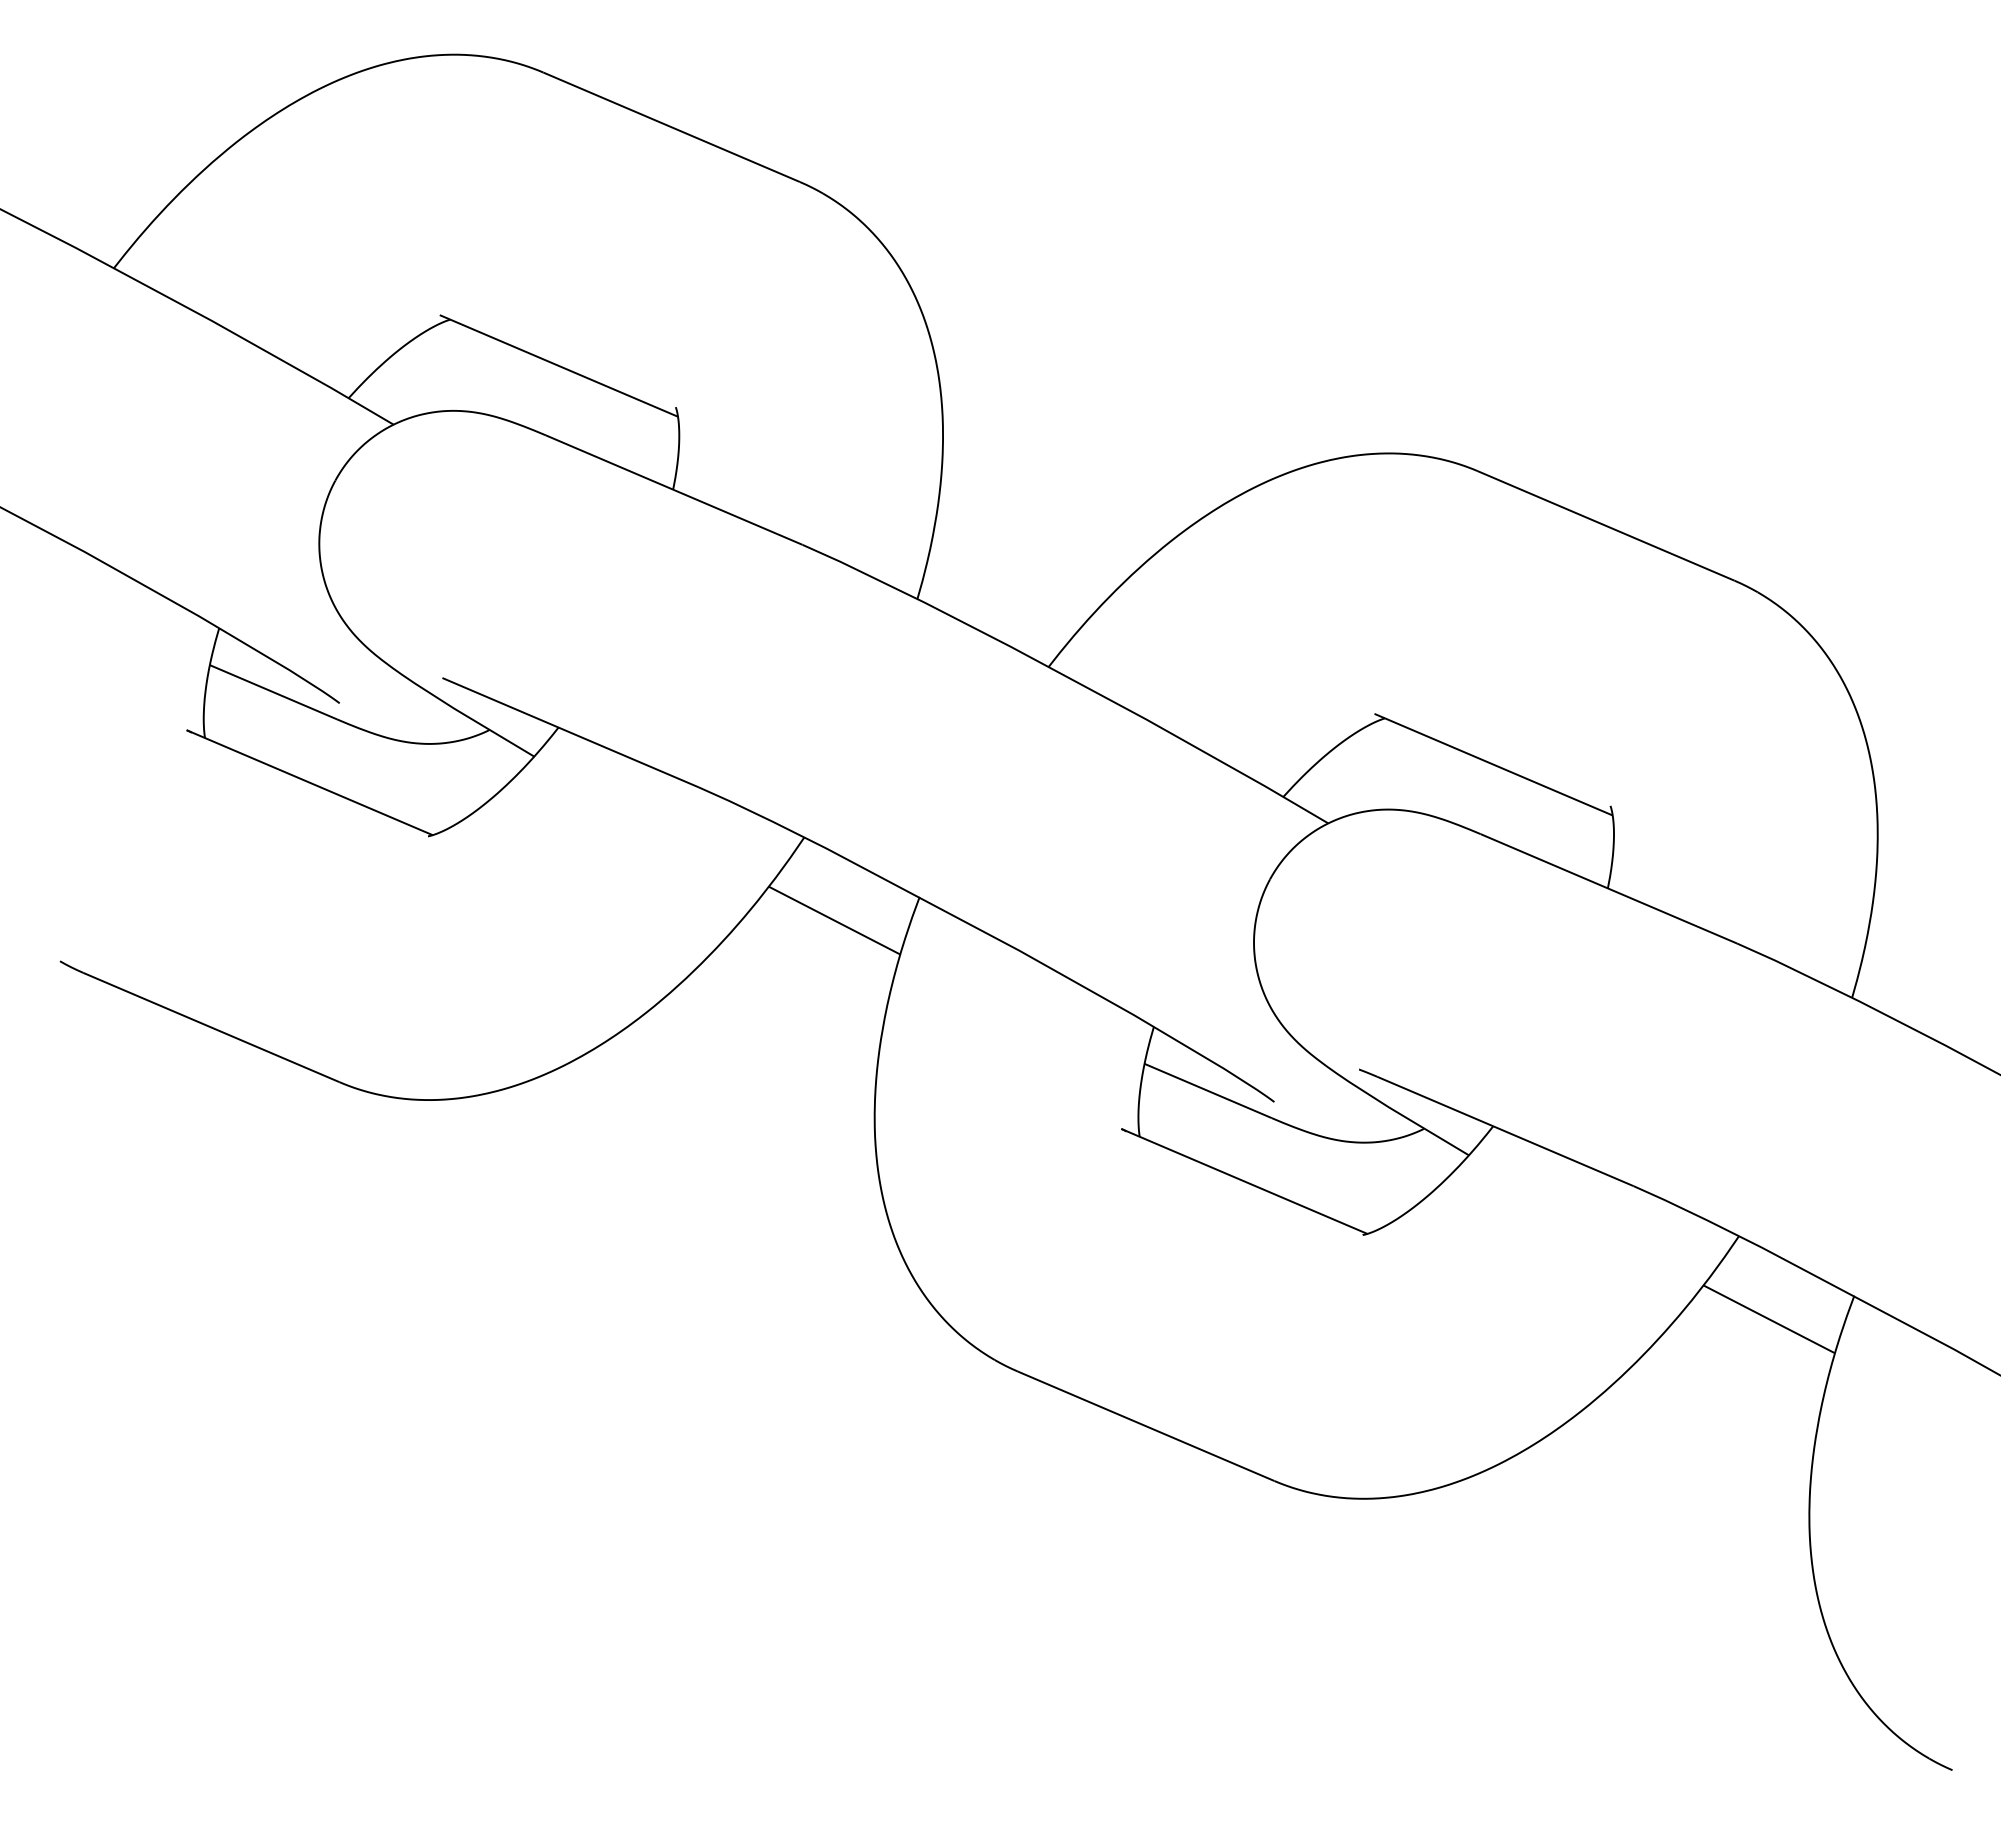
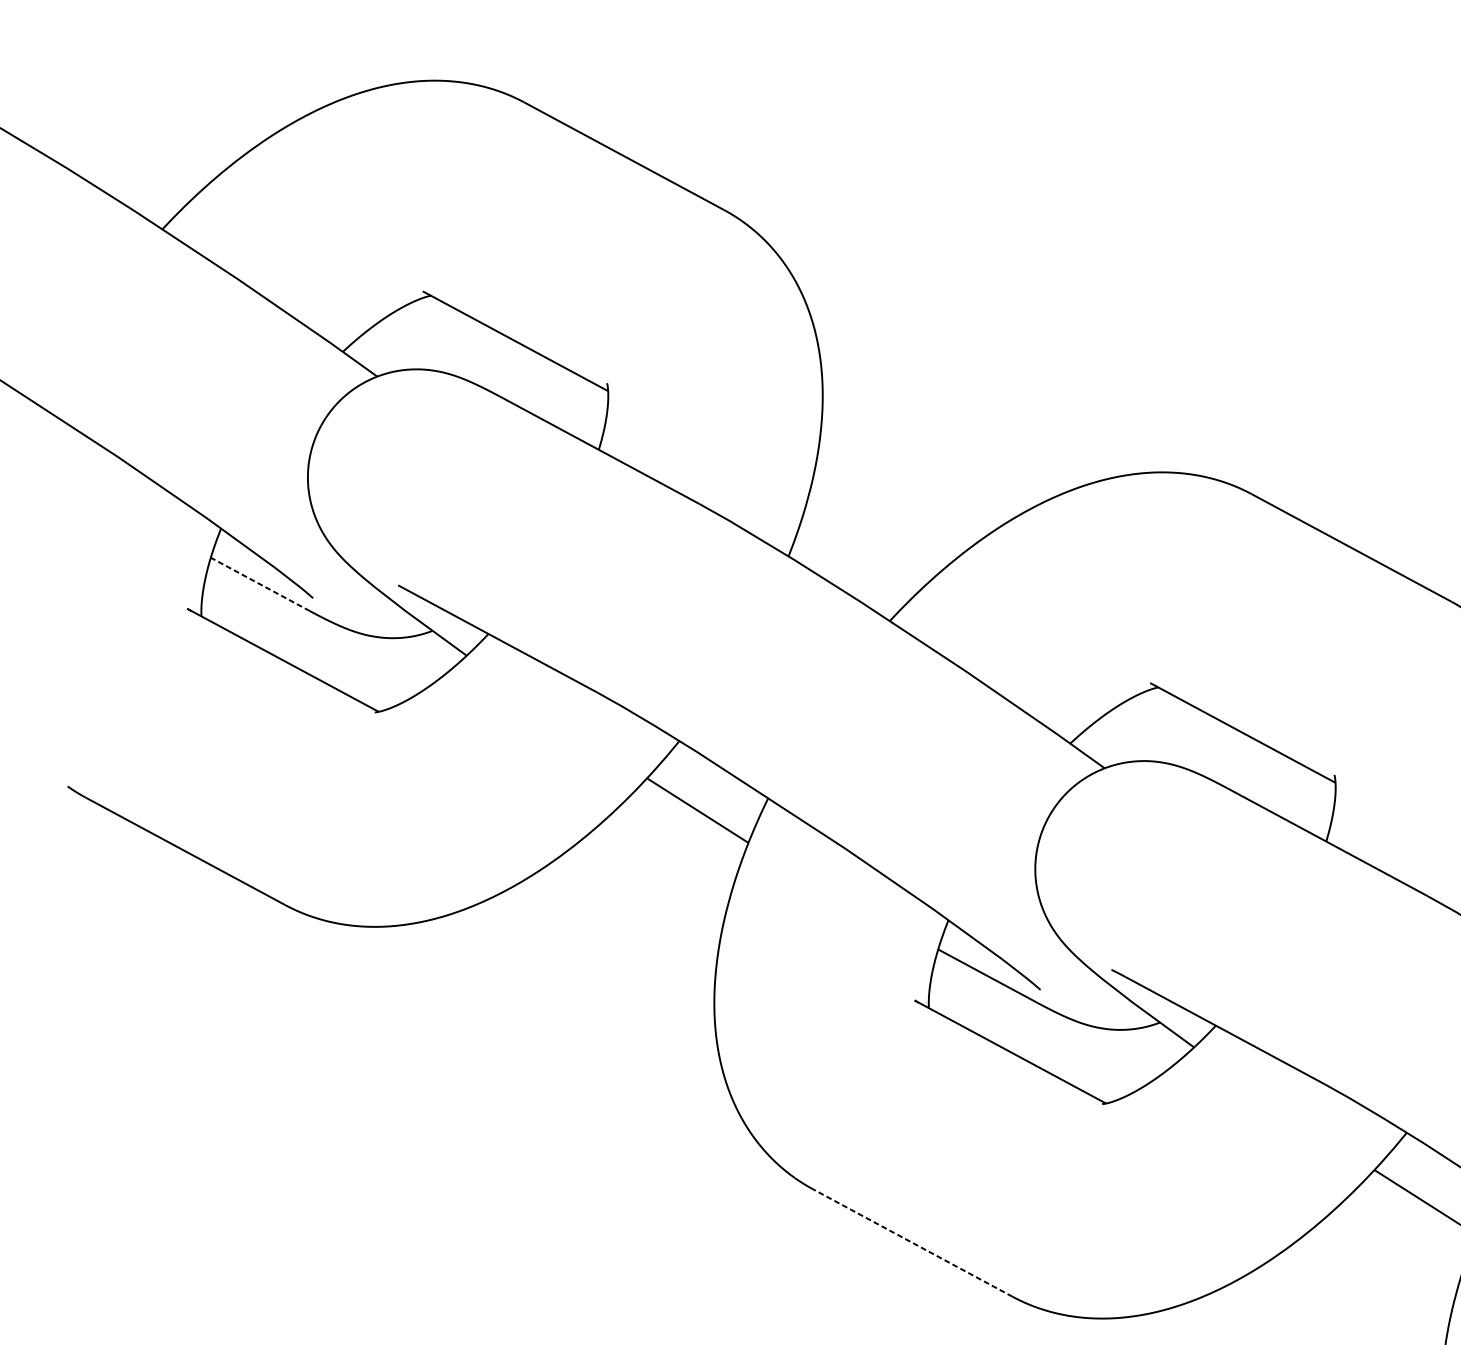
line: (273, 692) -> (260, 584), solid -> dashed
line: (1145, 1426) -> (912, 1243), solid -> dashed

